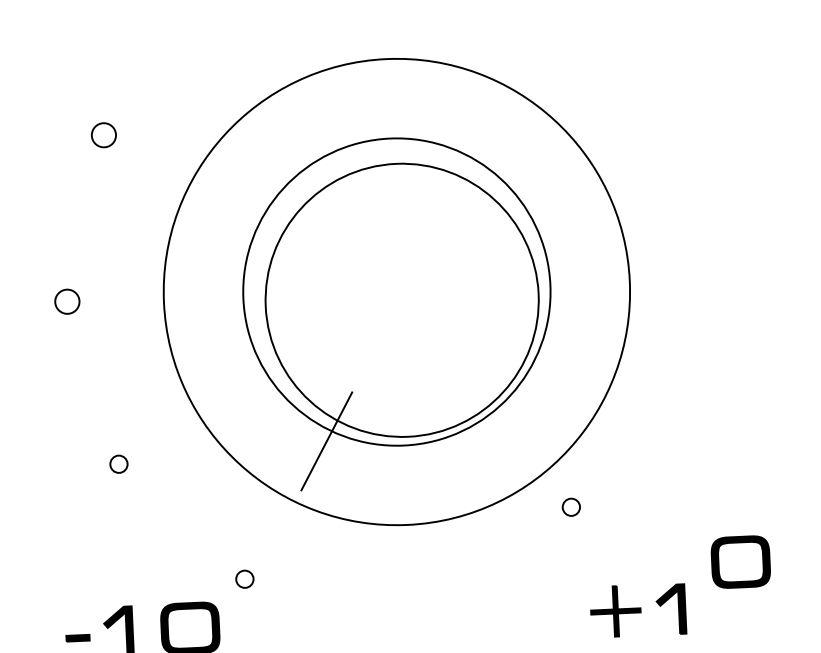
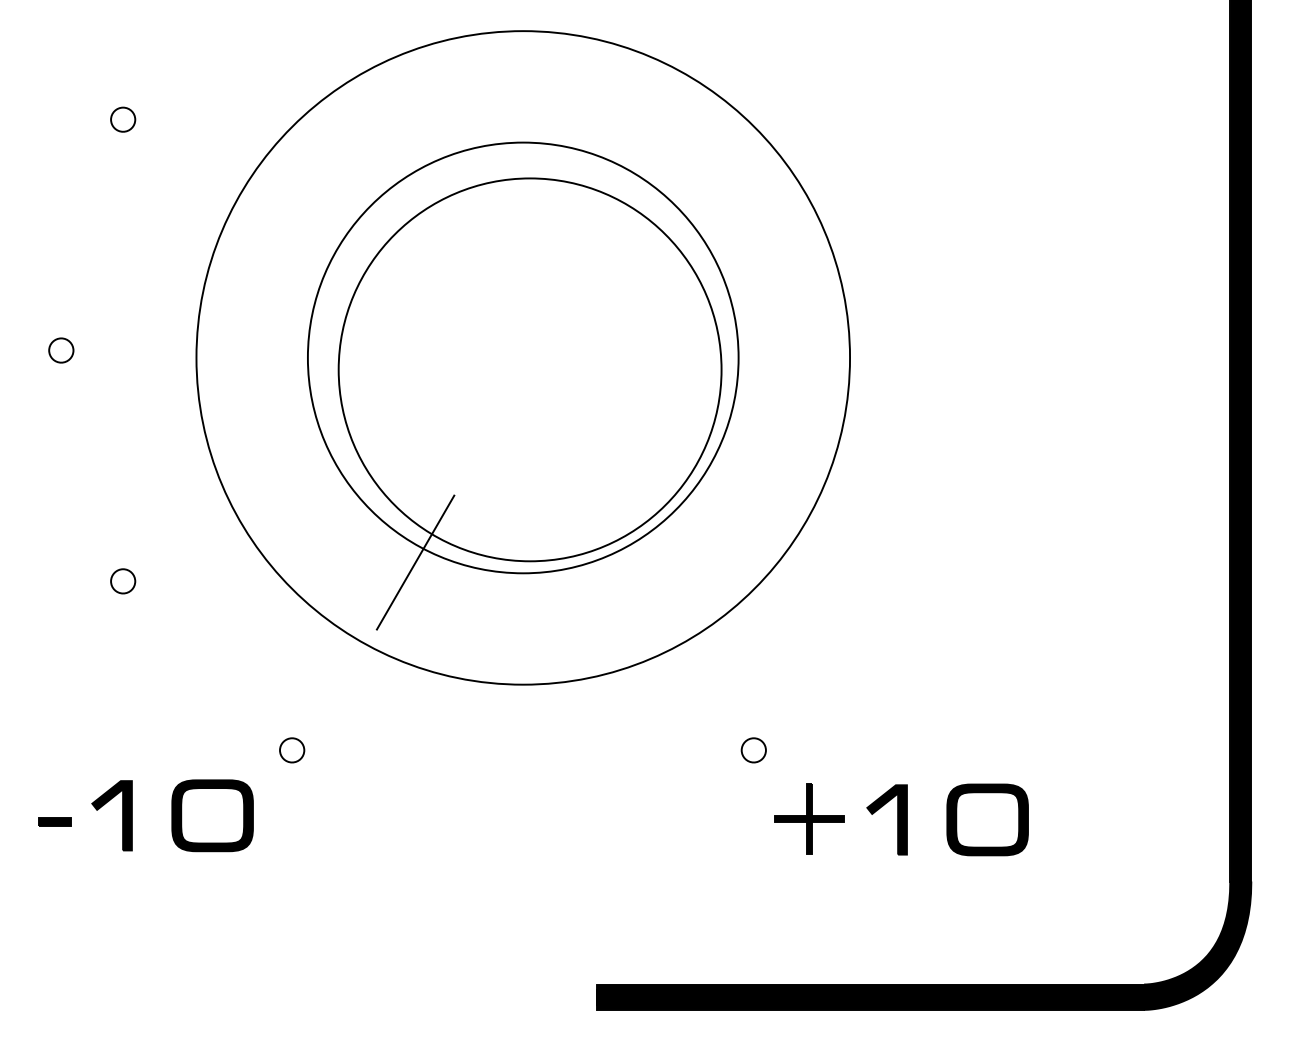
part: (104, 135) -> (123, 119), size x0.71
part: (67, 301) -> (61, 350), size x0.71
part: (571, 507) -> (753, 750), moved
part: (740, 561) -> (987, 819), moved

